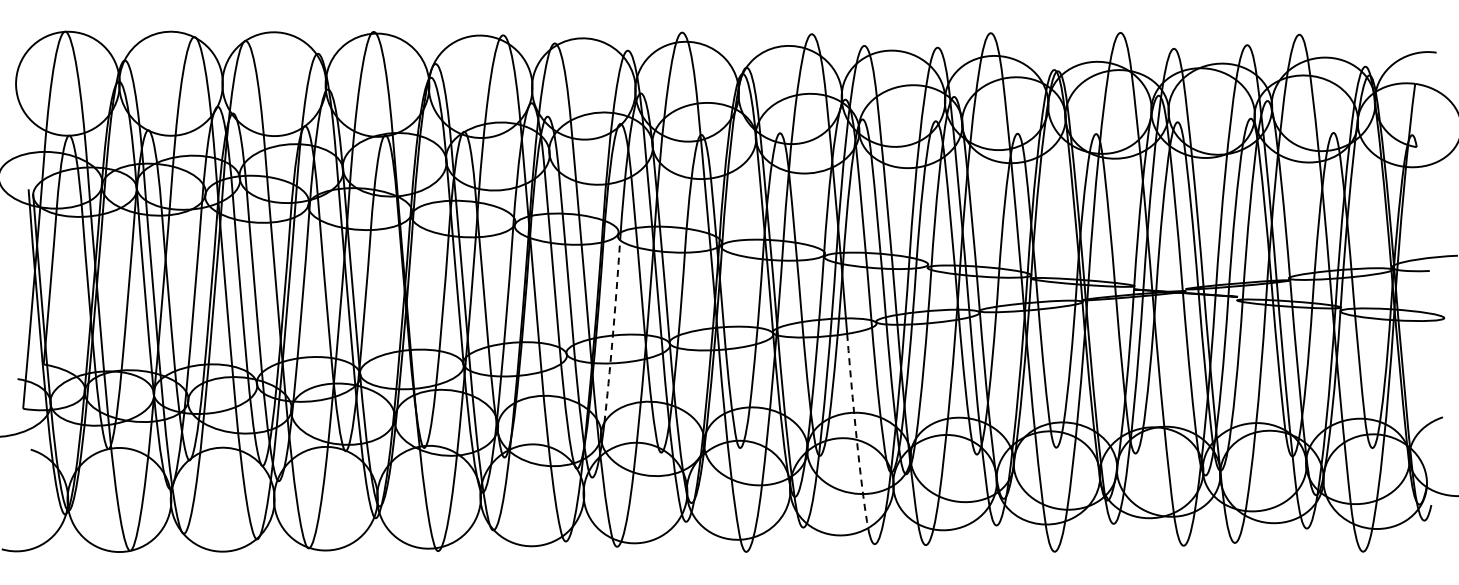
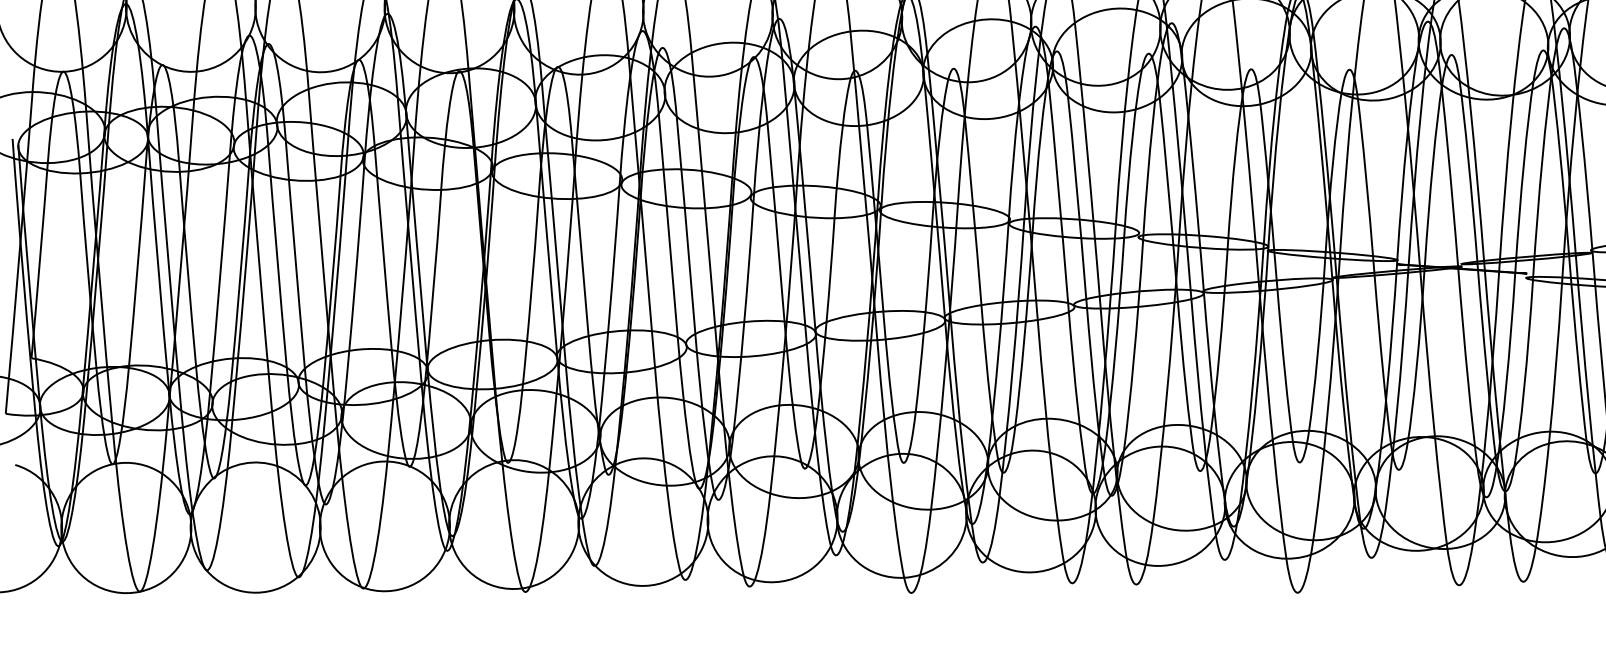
arc: (613, 333) -> (745, 319), dashed -> solid
arc: (856, 434) -> (1049, 445), dashed -> solid

